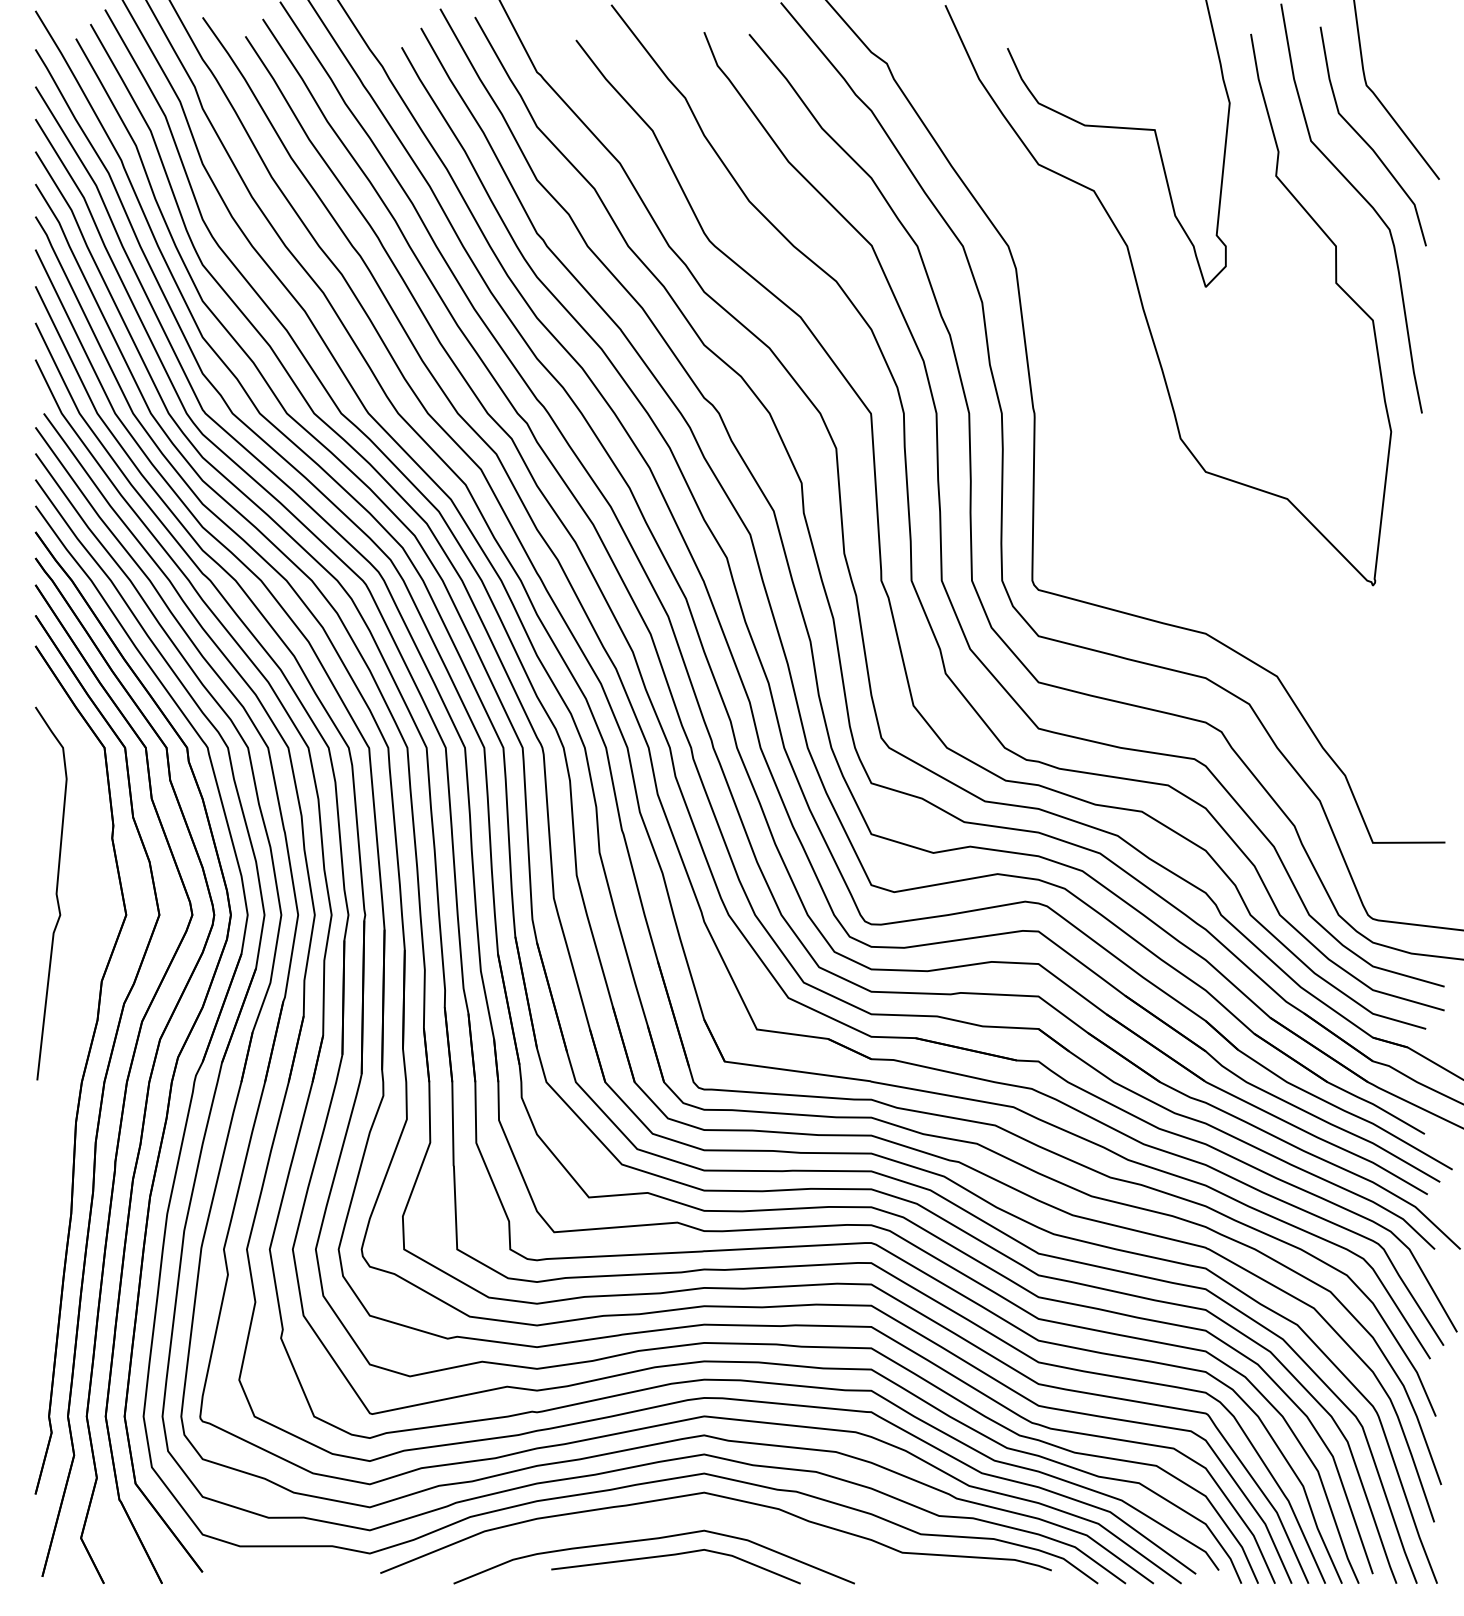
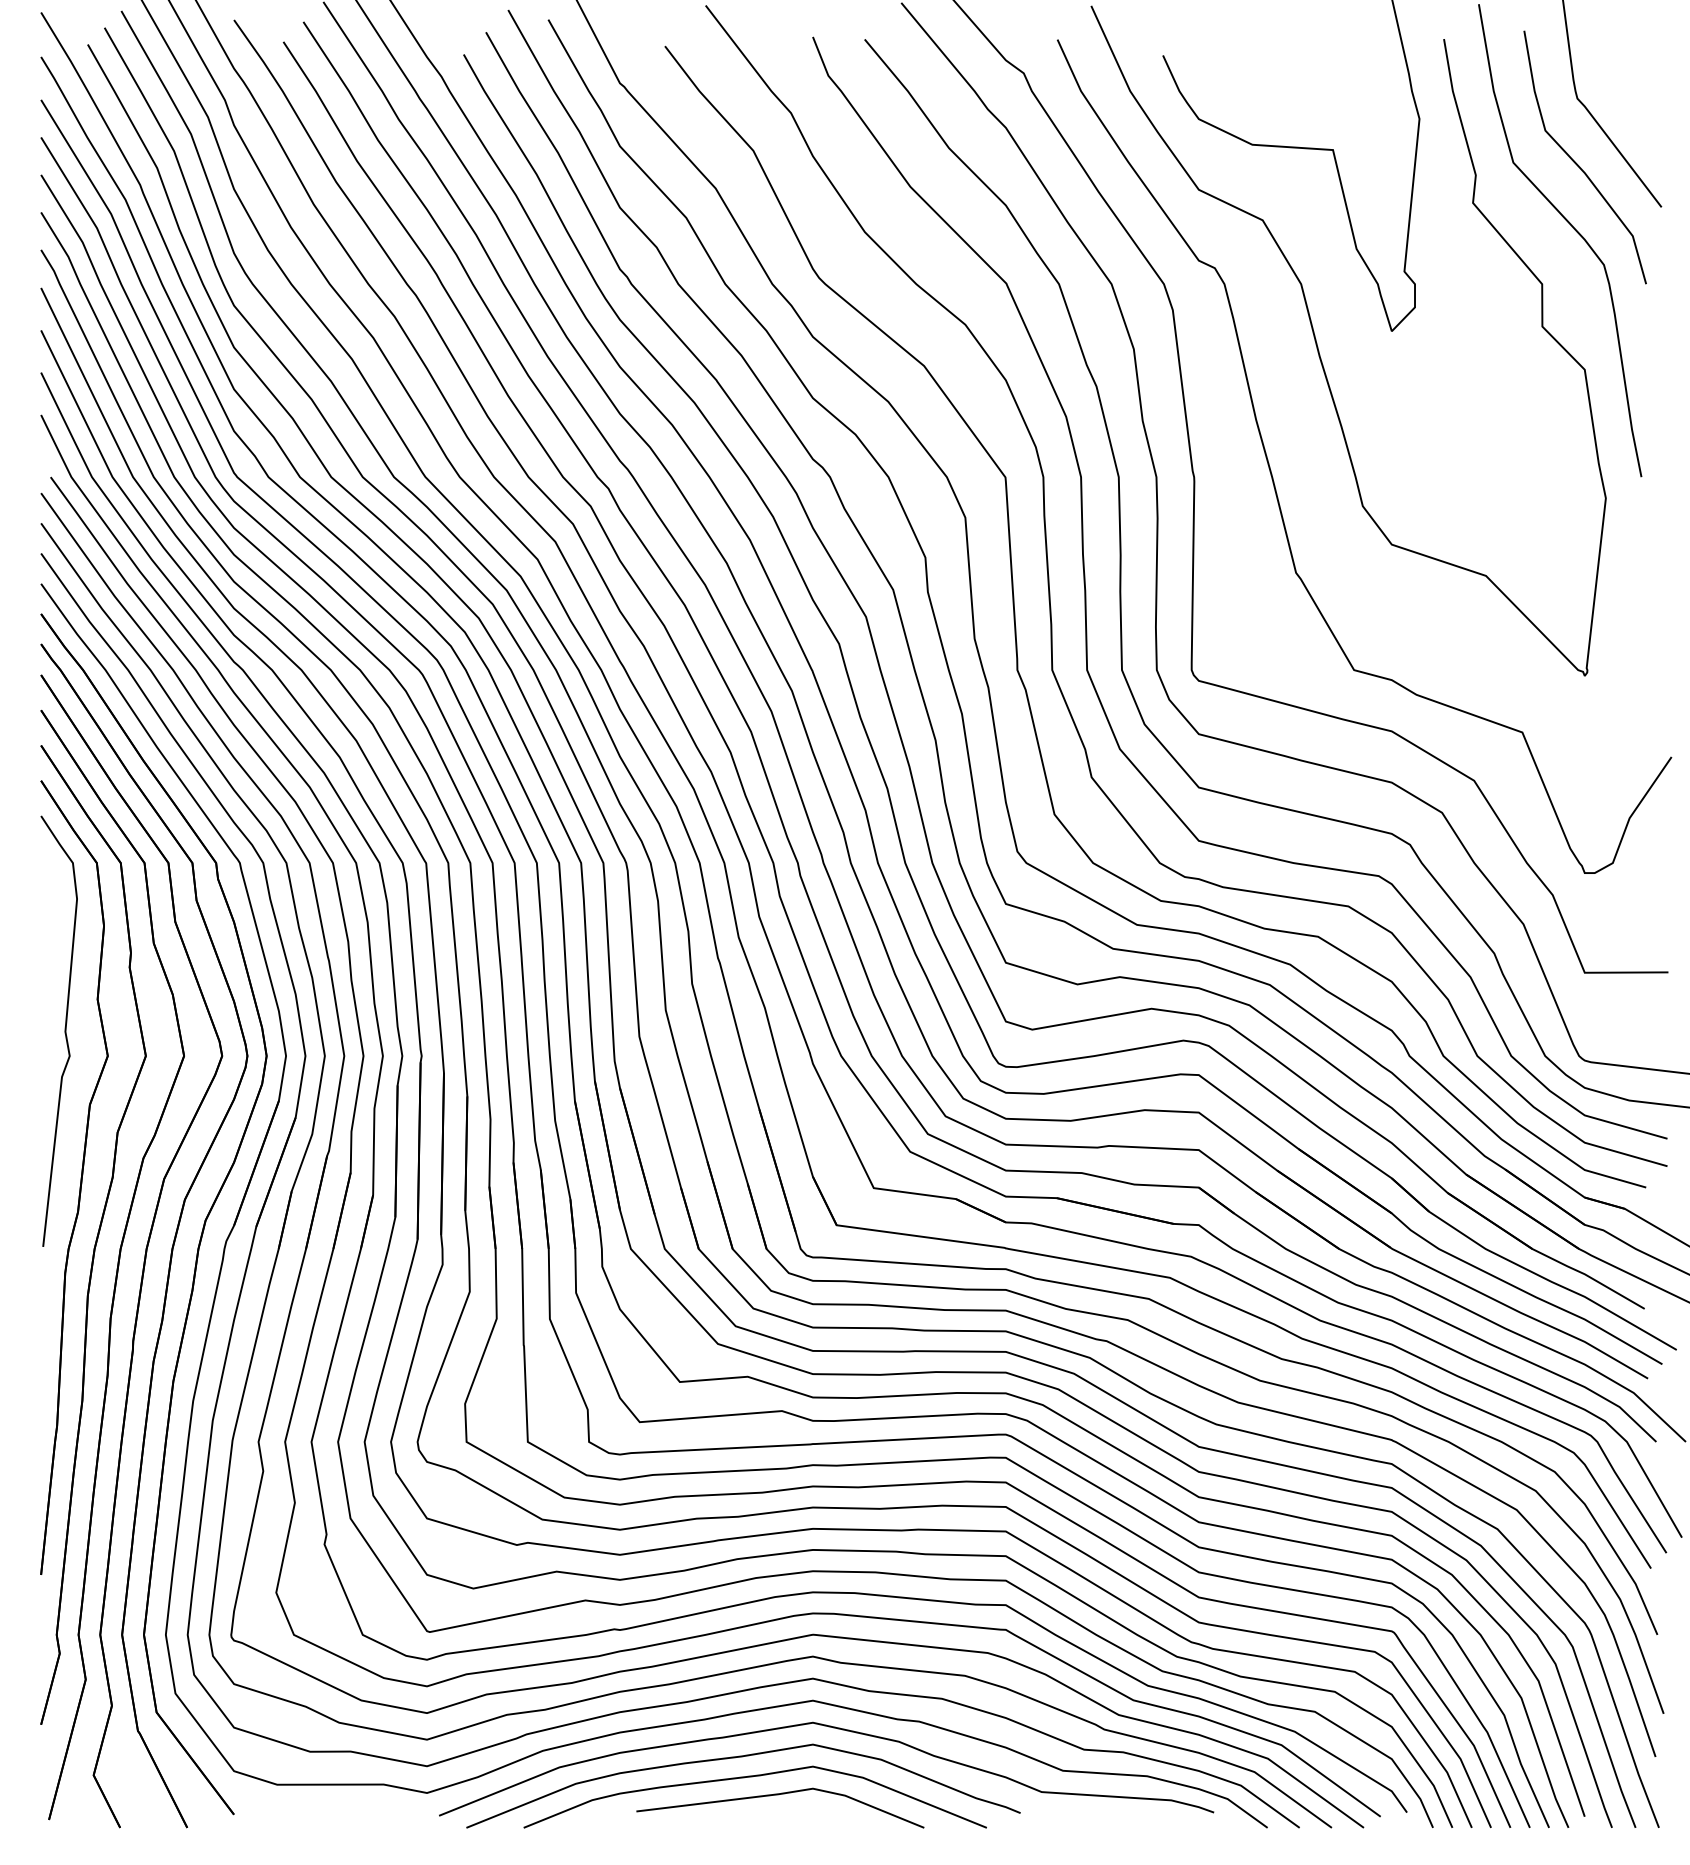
curve: (1103, 414) -> (1273, 478), added
part: (64, 1020) -> (74, 1177), added
curve: (639, 1523) -> (738, 1758), added

